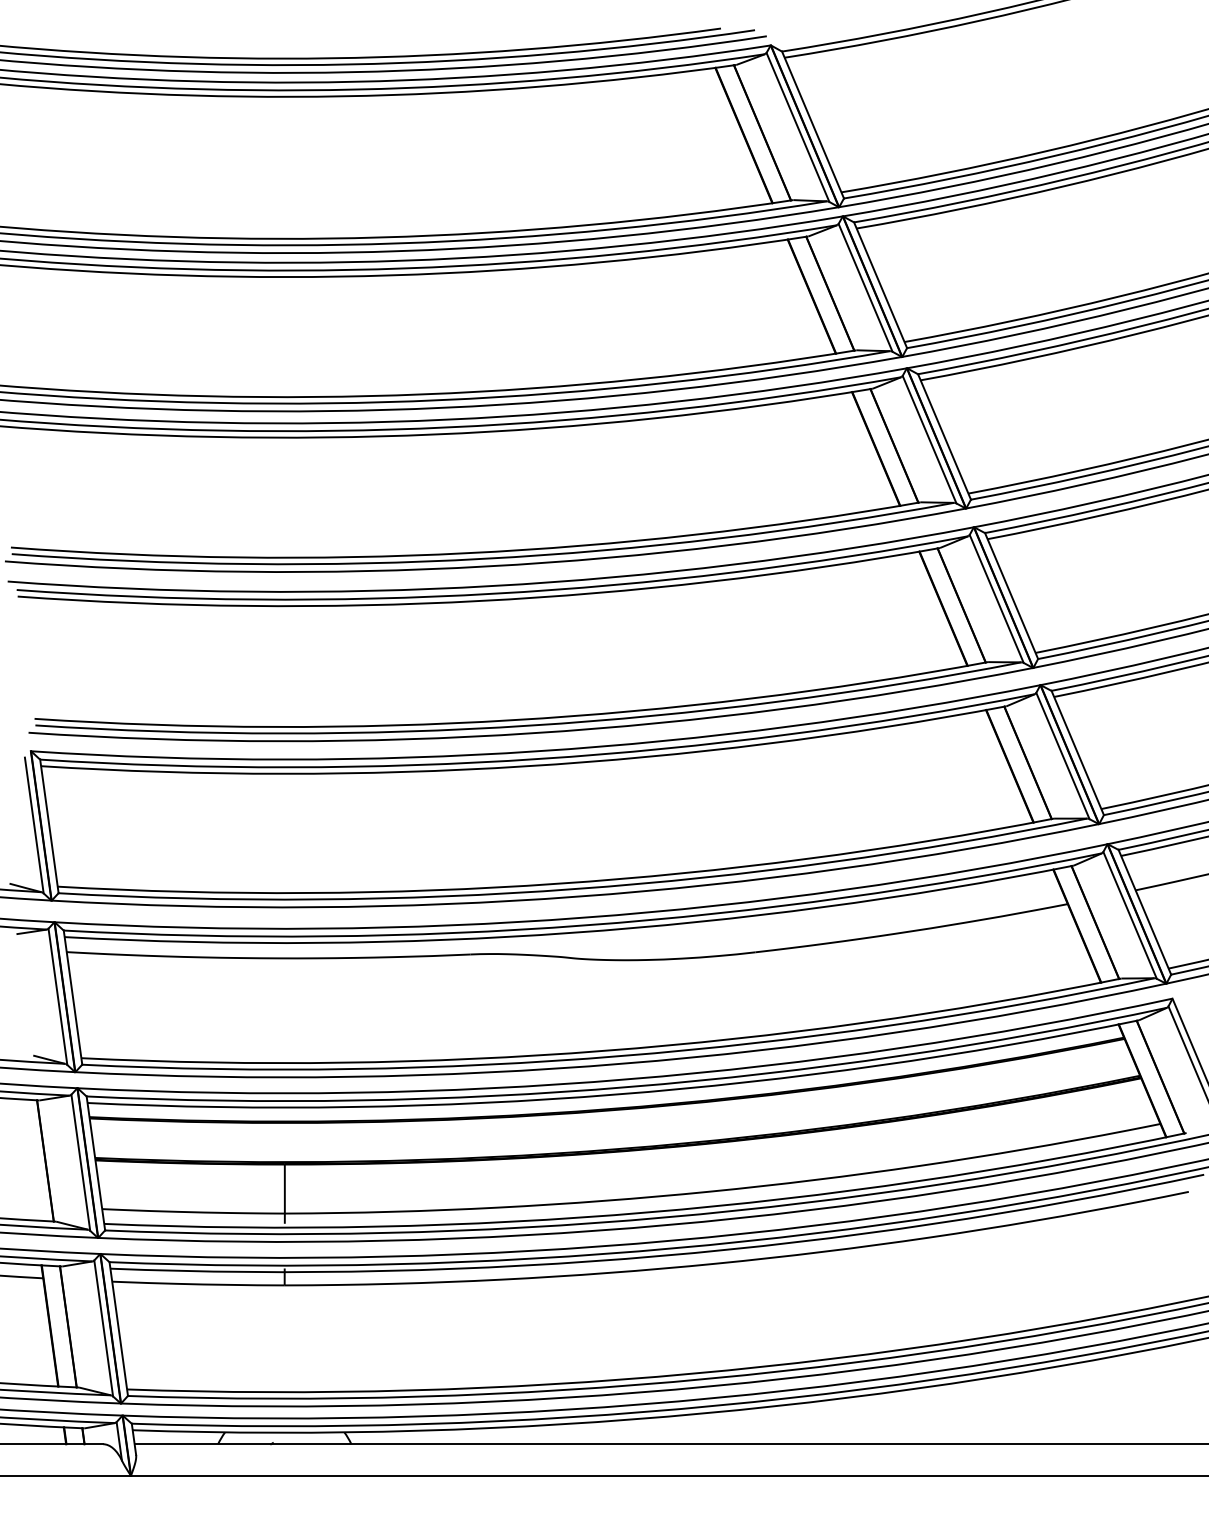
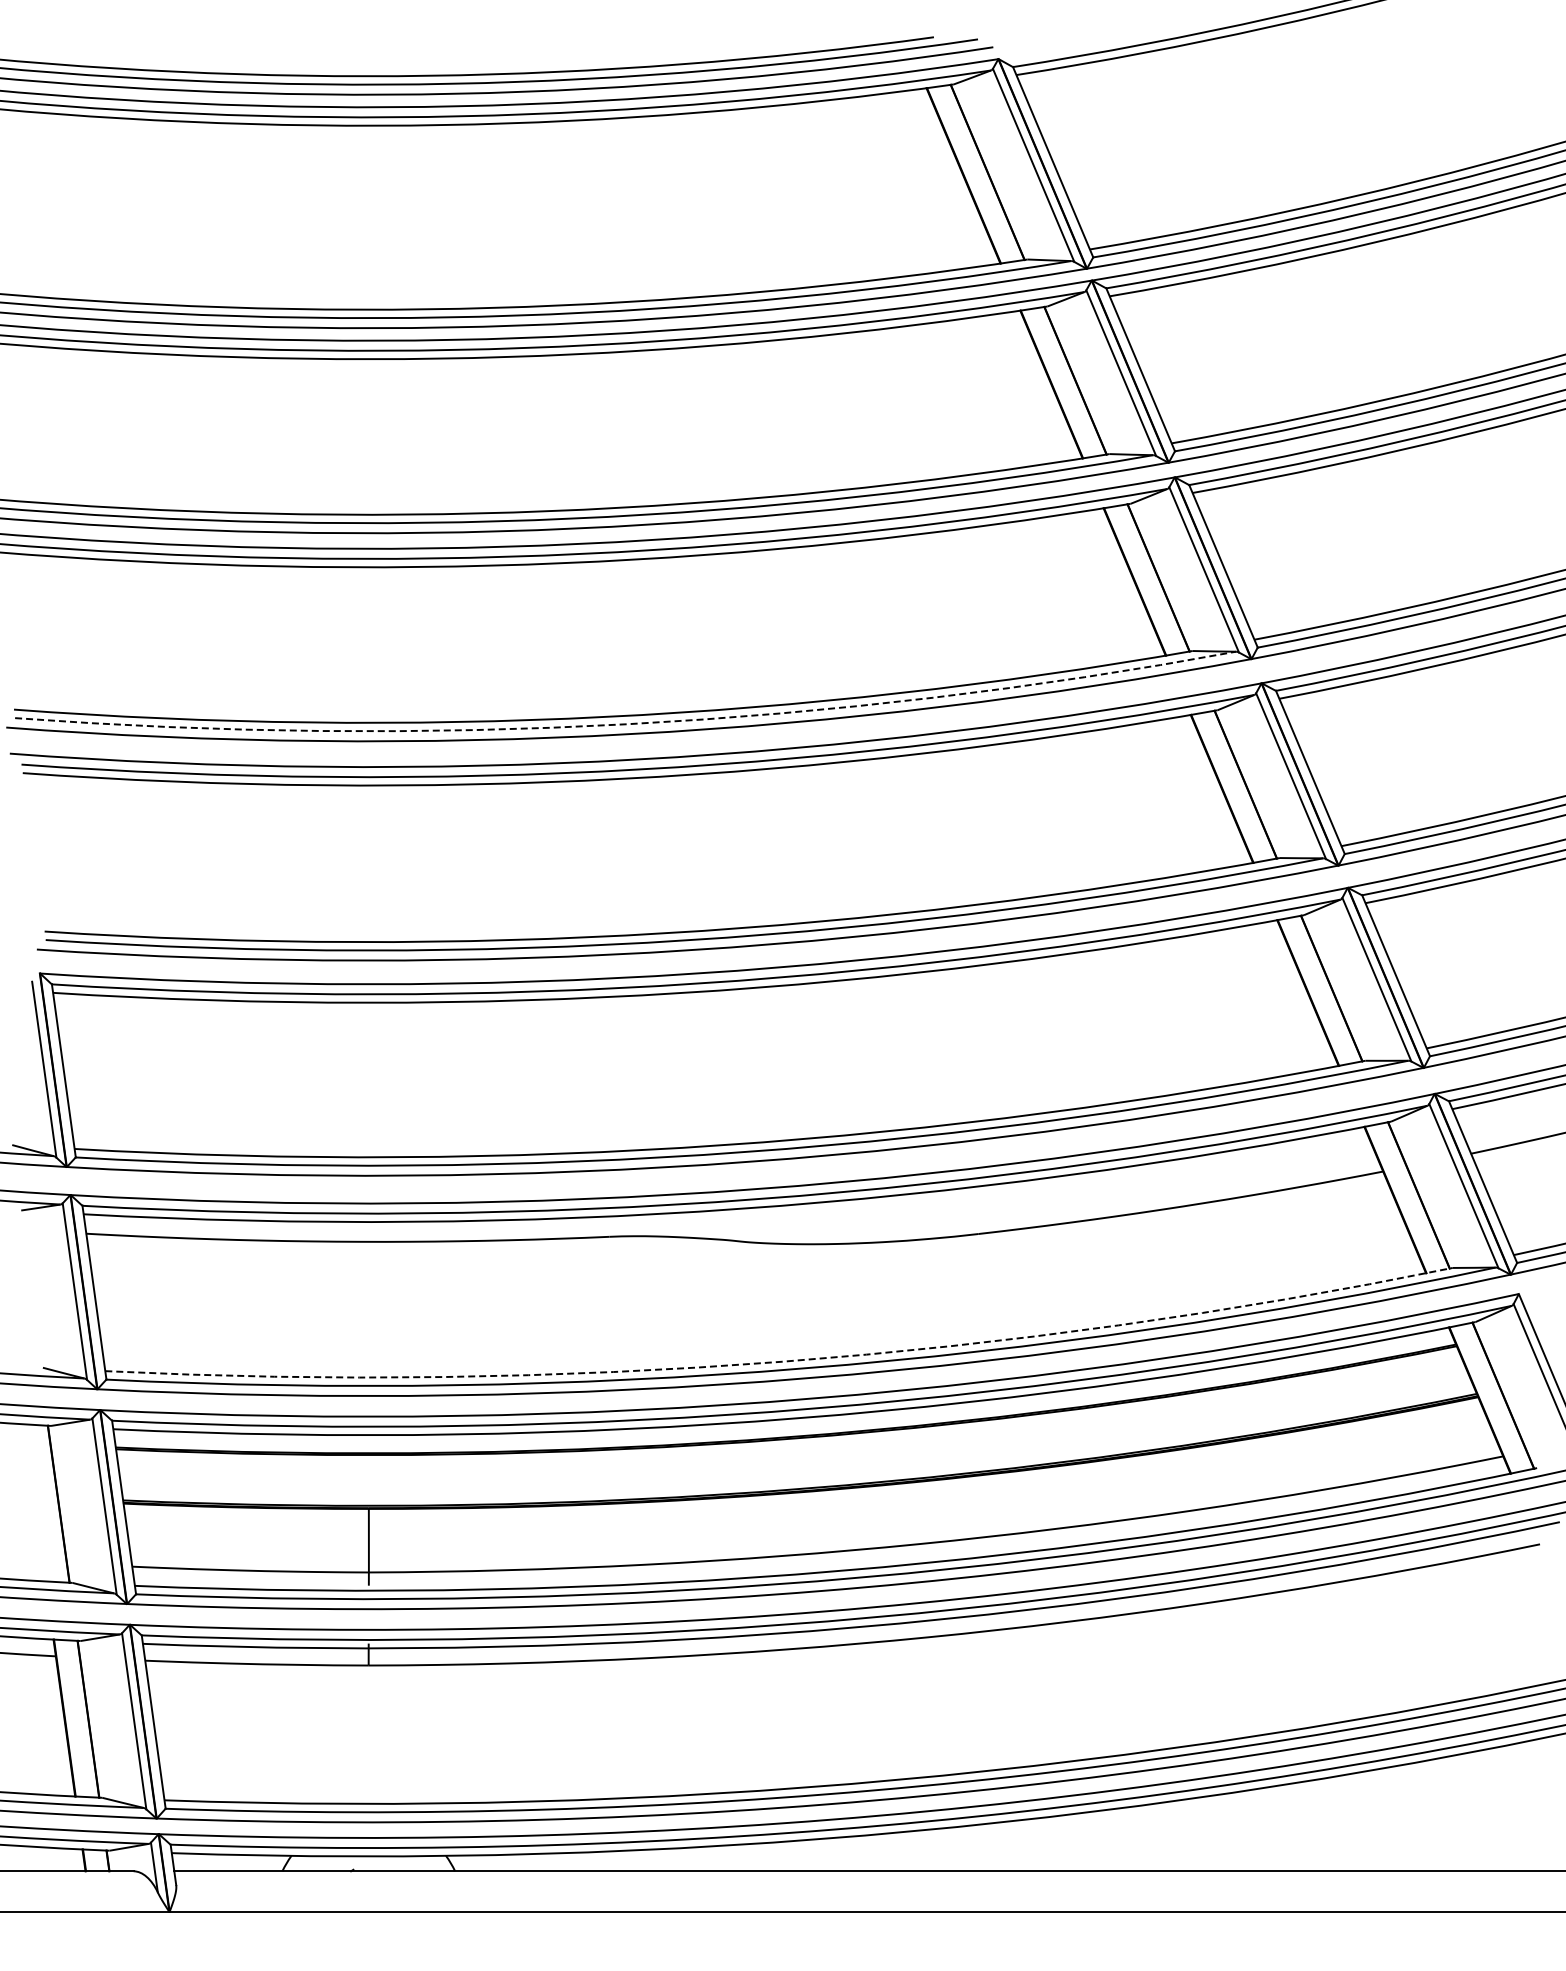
arc: (484, 559) -> (627, 724), solid -> dashed
arc: (604, 1050) -> (782, 1361), solid -> dashed

